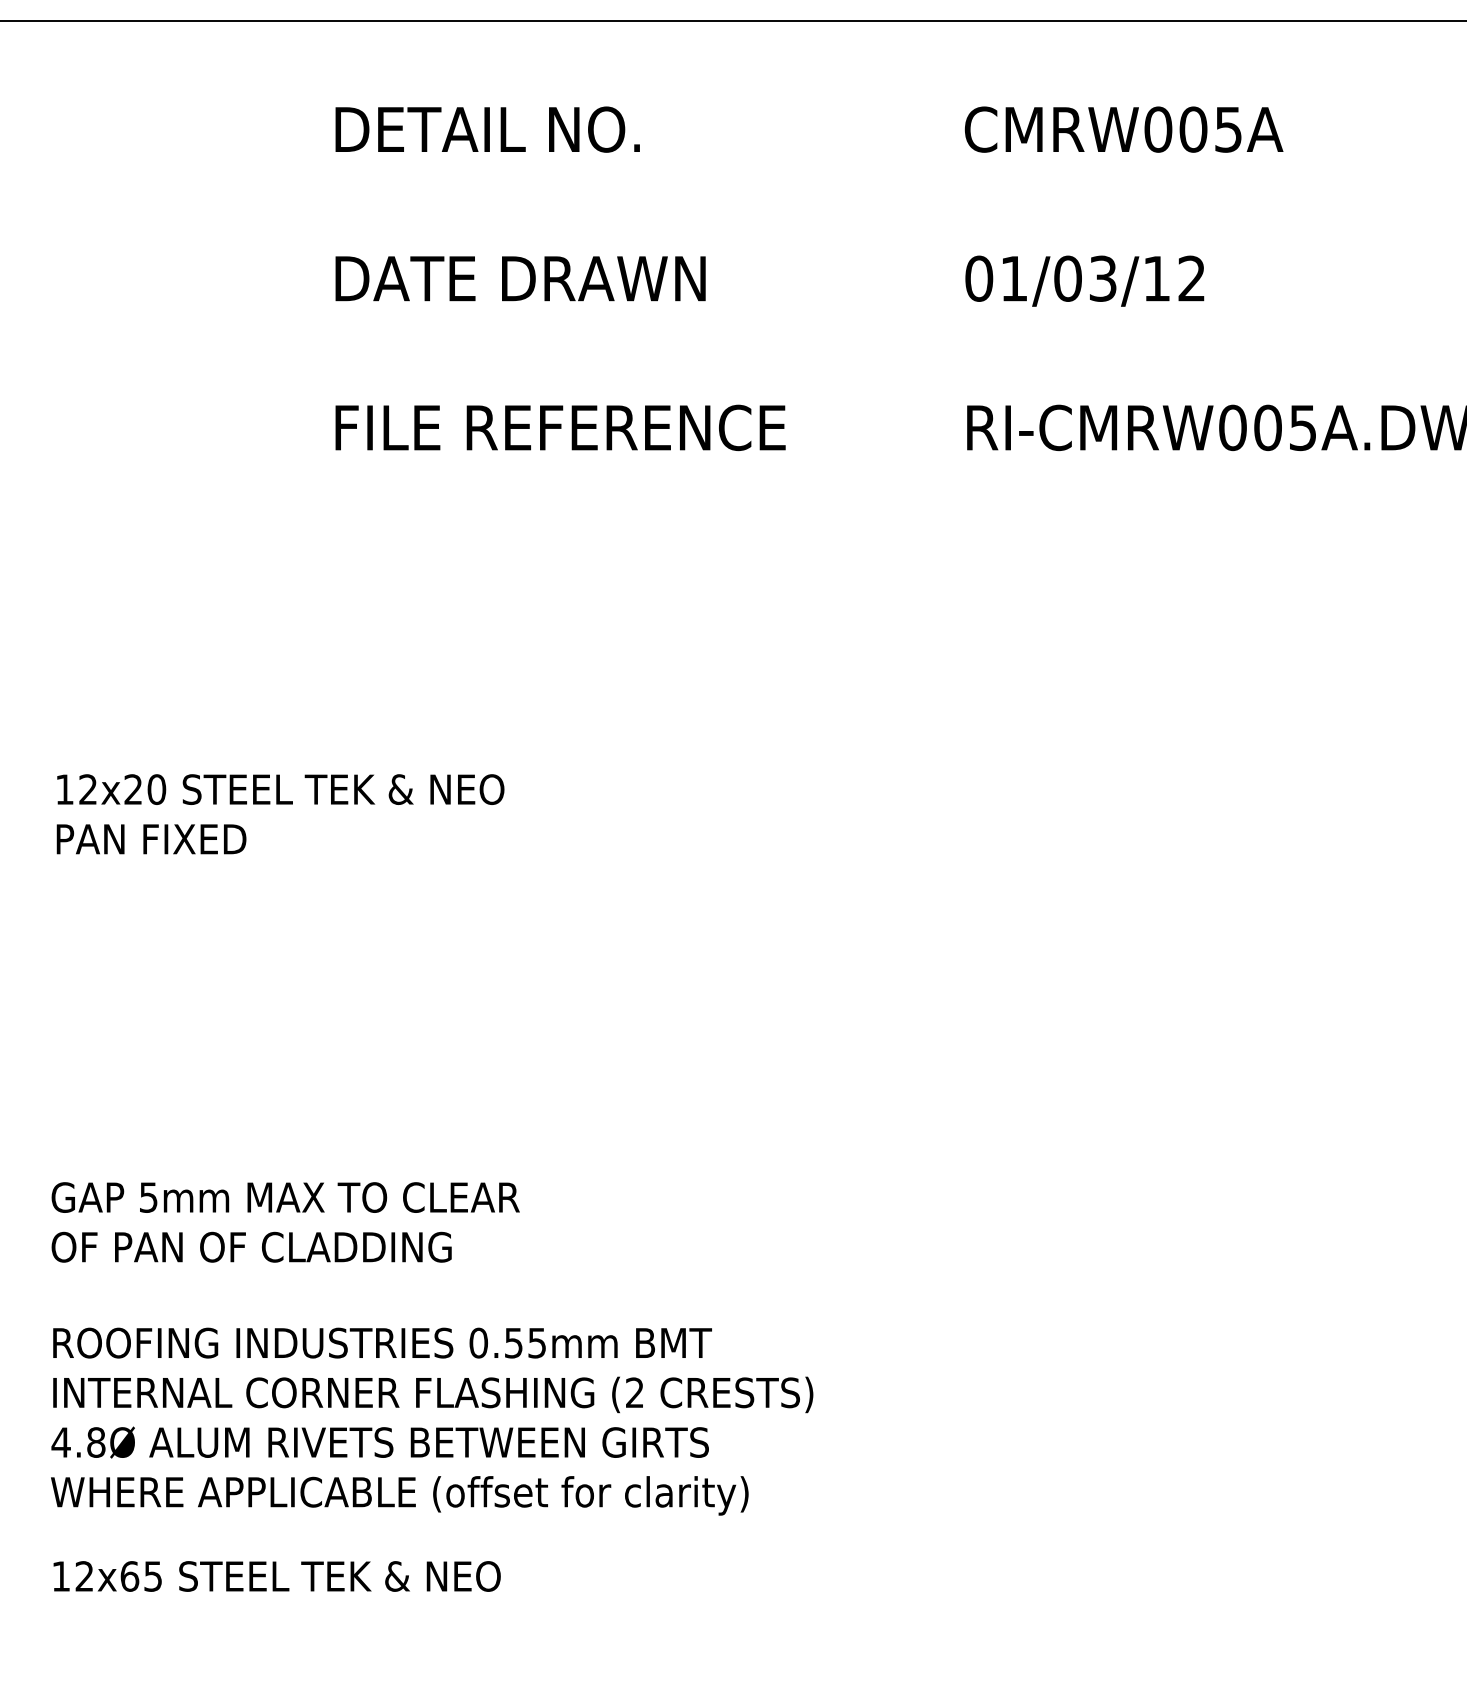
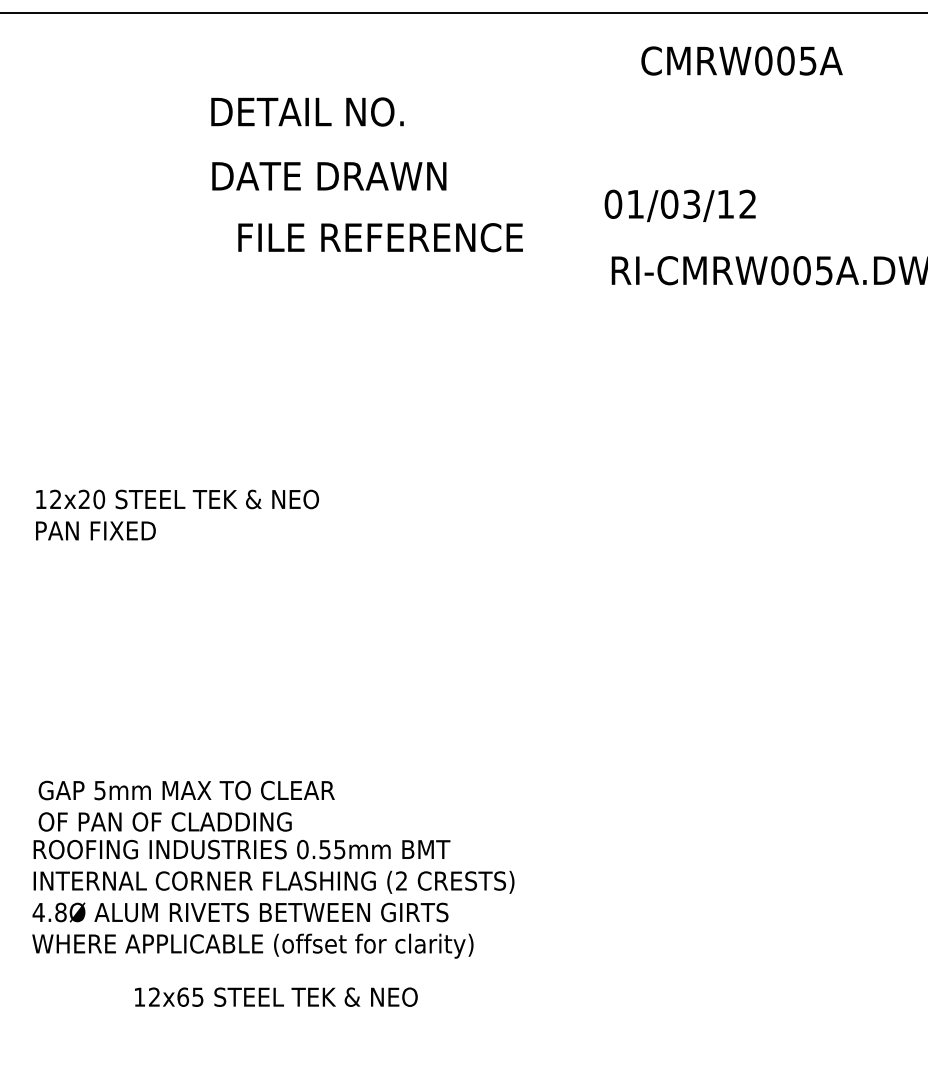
text: (487, 128) -> (307, 111), moved
text: (1123, 128) -> (741, 60), moved
text: (1083, 280) -> (679, 205), moved
text: (560, 427) -> (380, 237), moved
text: (285, 1221) -> (186, 805), moved
text: (277, 1575) -> (276, 996), moved

